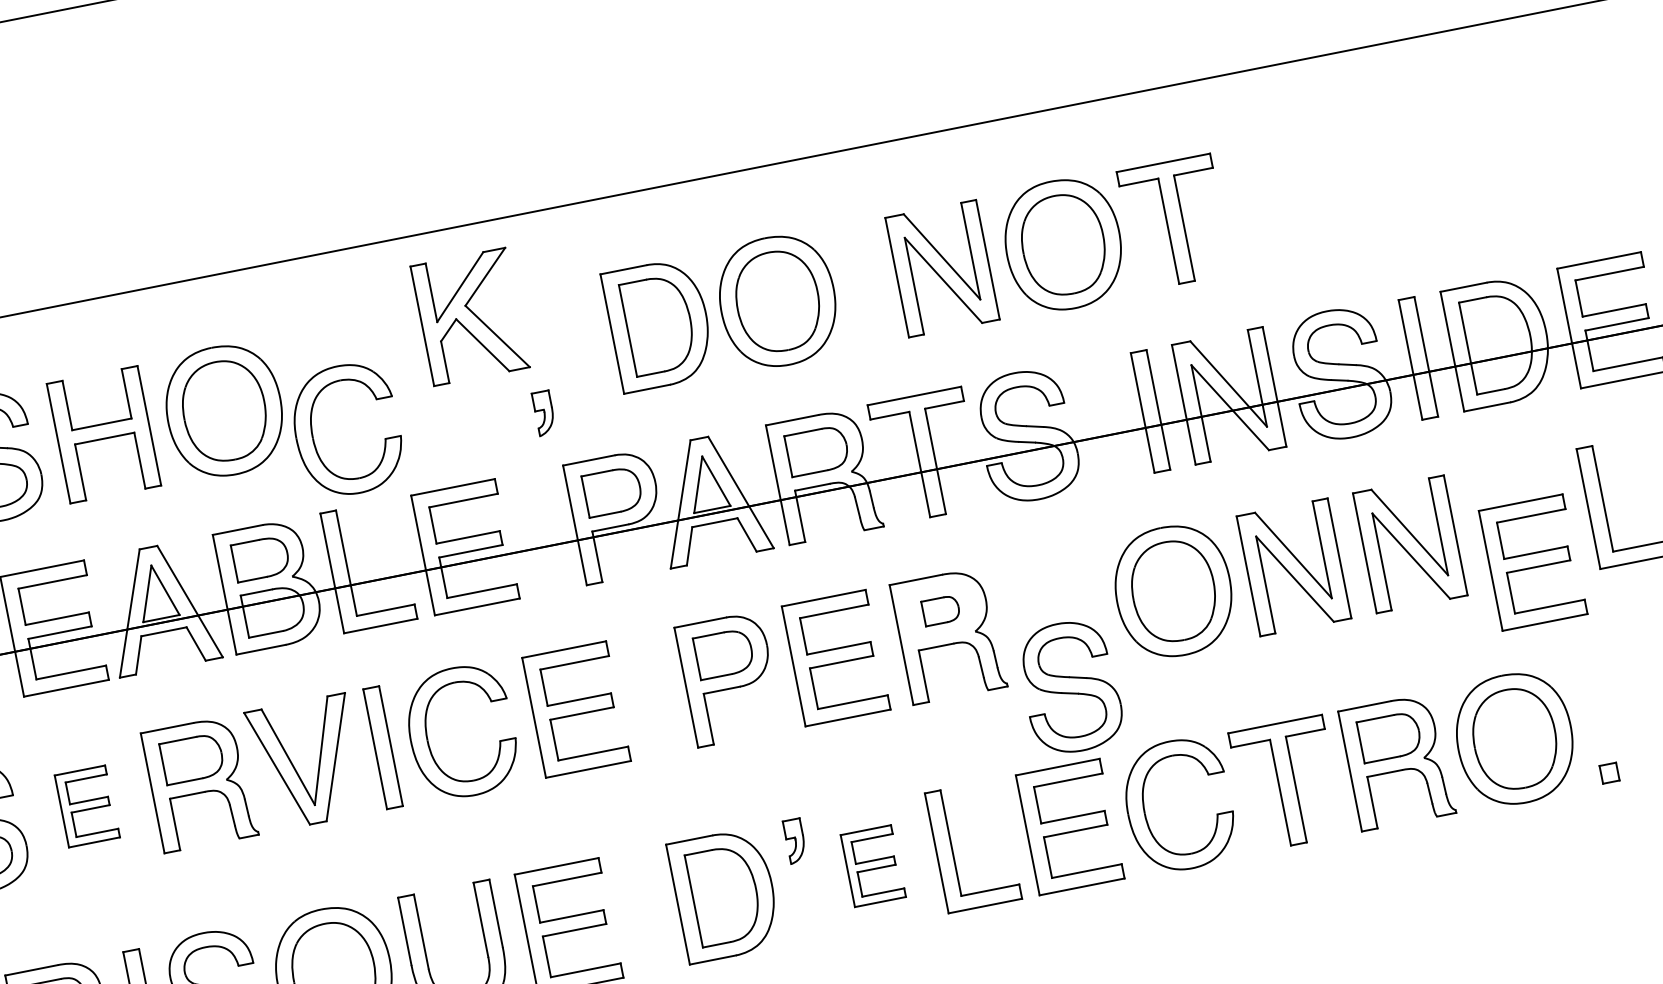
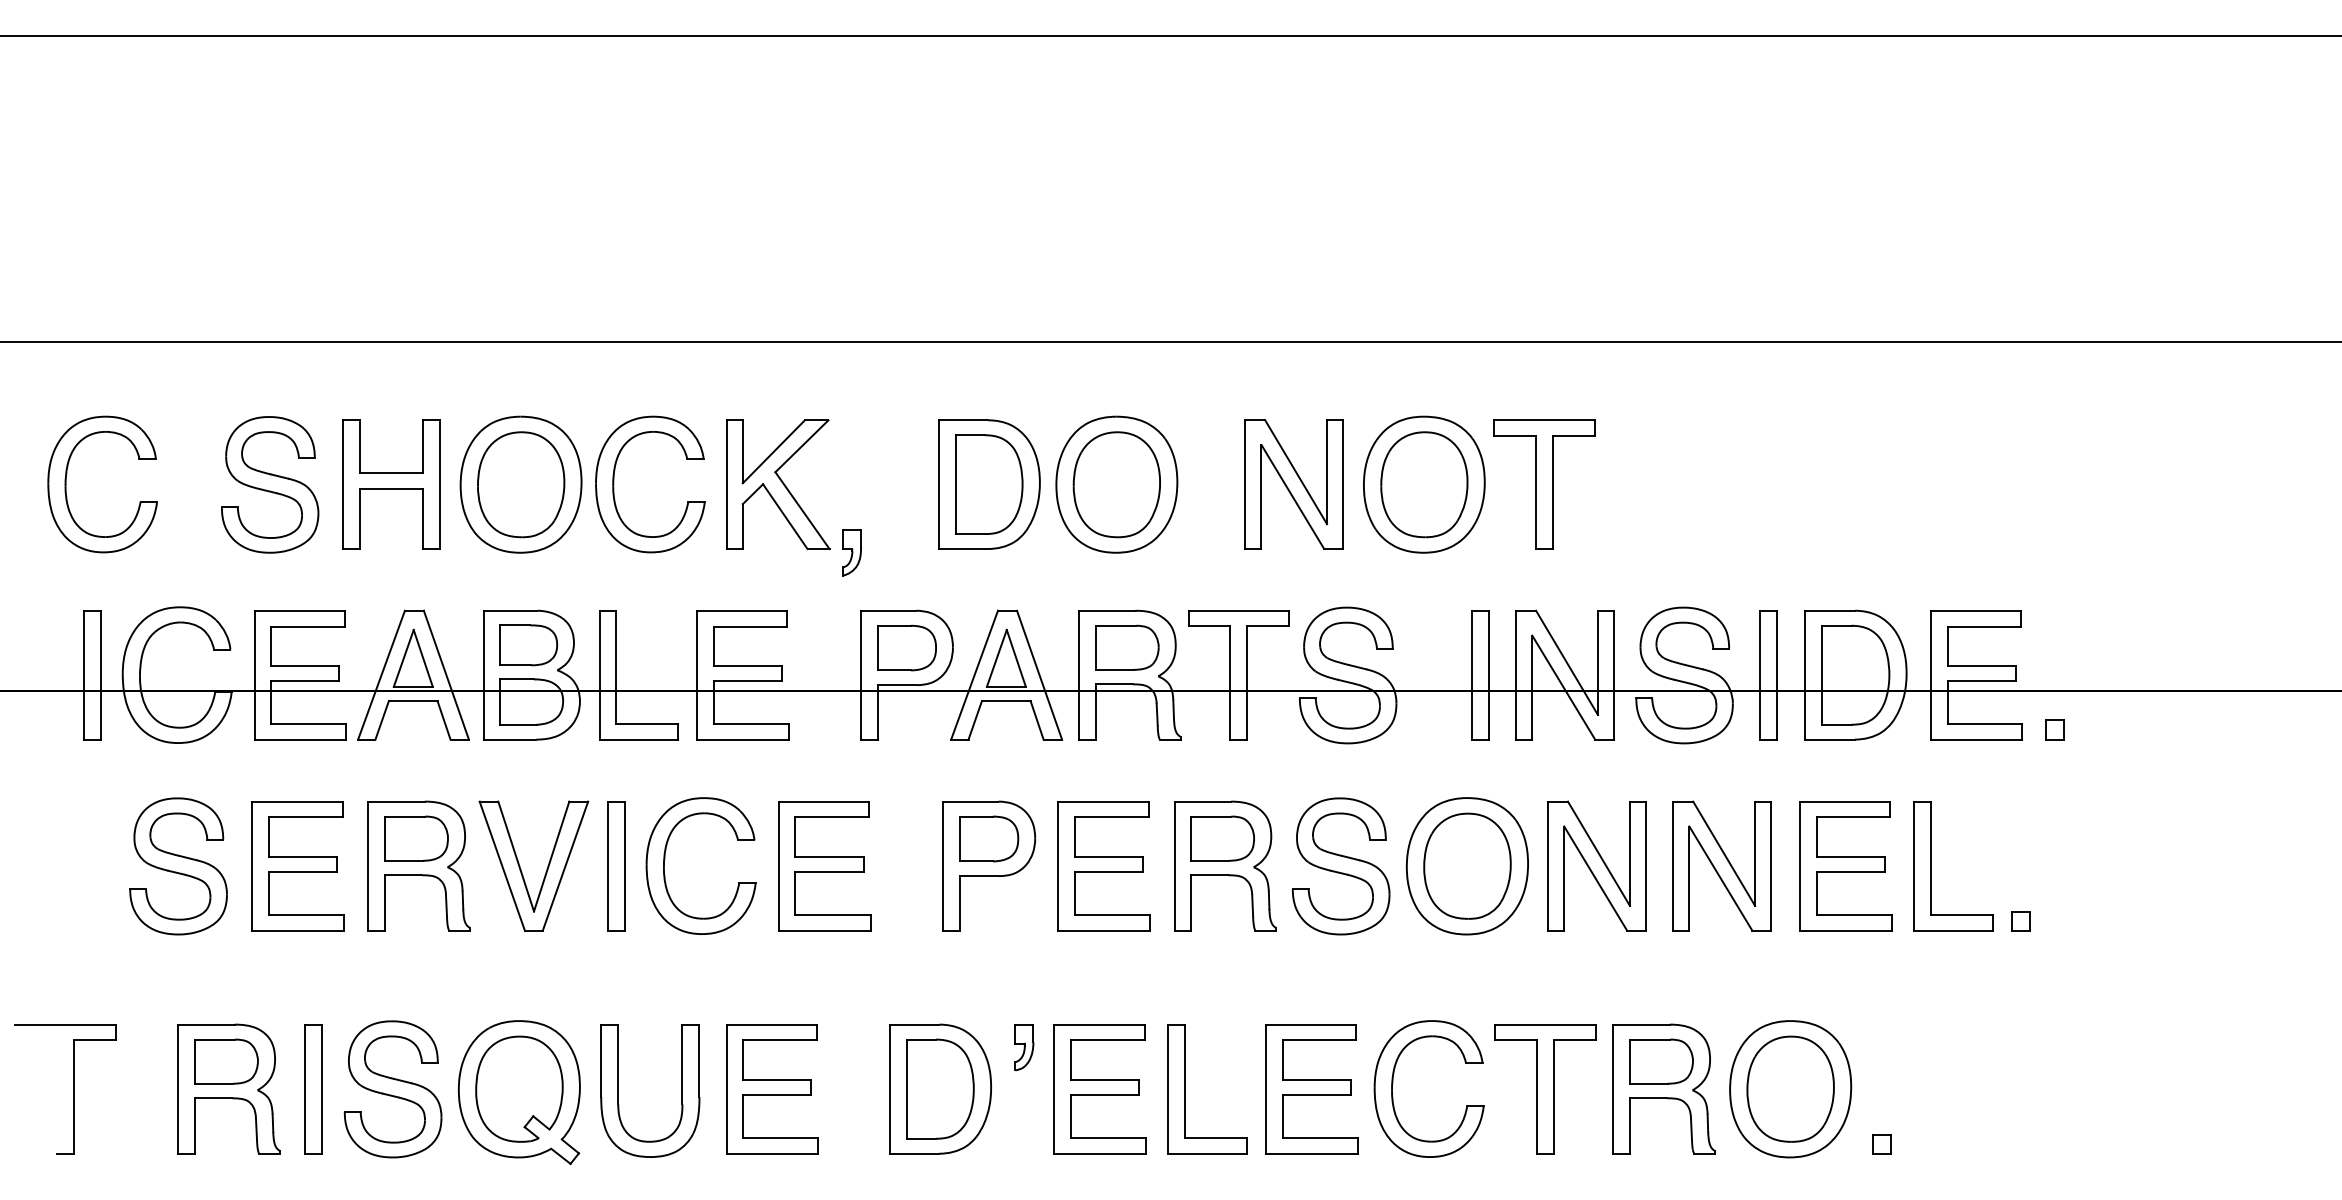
part: (470, 316) -> (778, 484), moved
part: (313, 436) -> (614, 484), moved
part: (1532, 562) -> (1845, 866), moved
part: (940, 610) -> (1222, 838), size x1.67
part: (1070, 687) -> (1340, 866), moved
part: (86, 806) -> (297, 866), size x1.67
part: (872, 866) -> (1099, 1089), size x1.67

